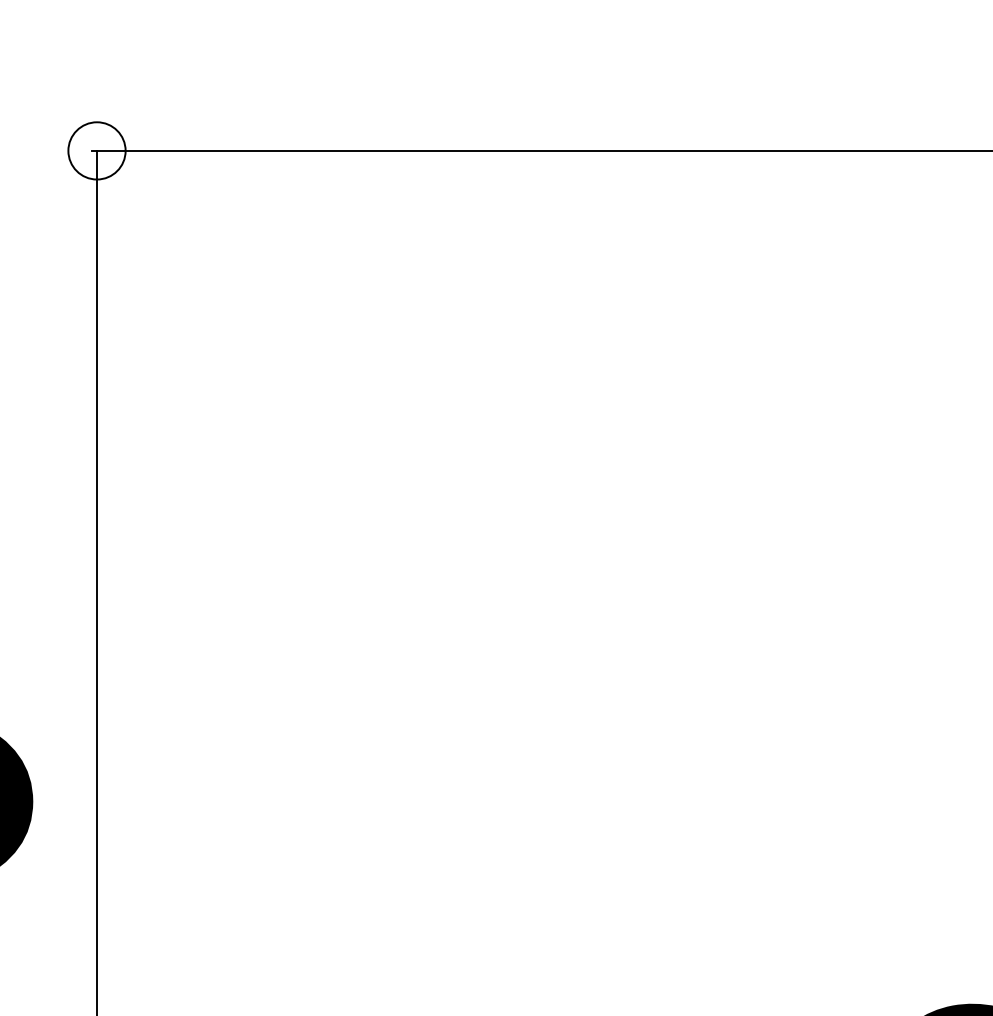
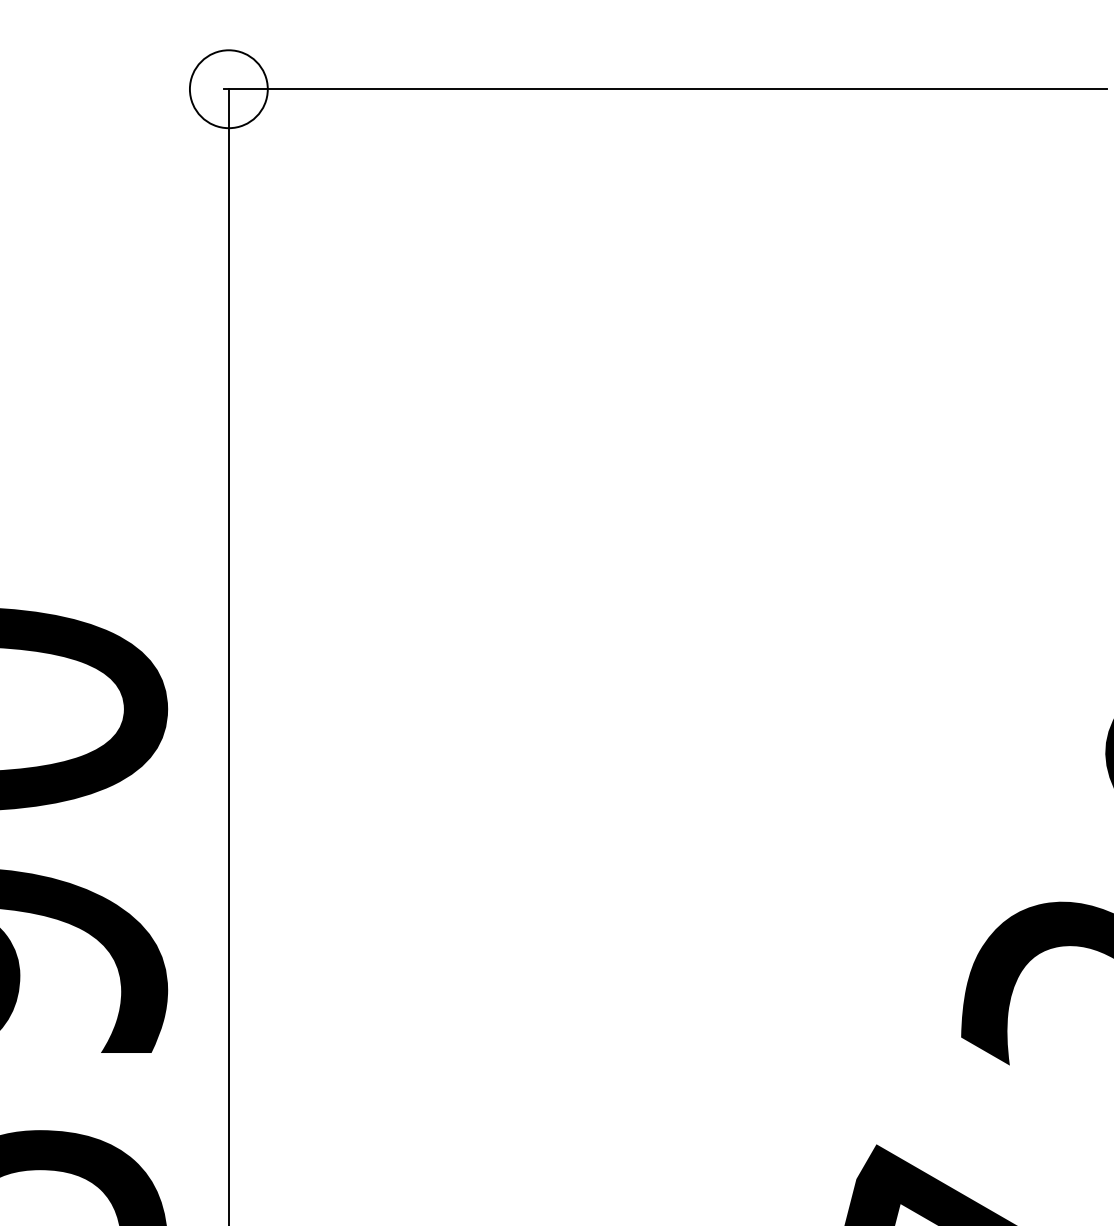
circle: (96, 151) -> (228, 89), size x1.43

